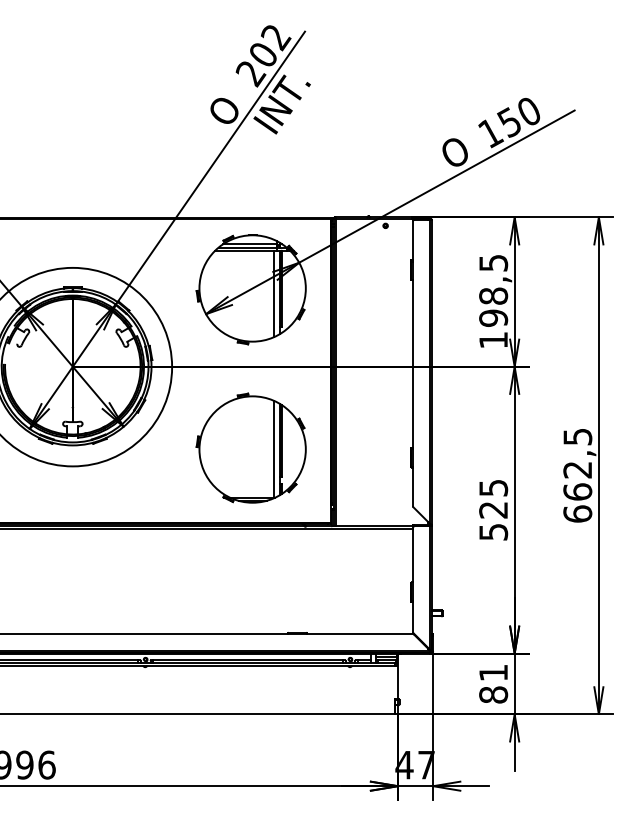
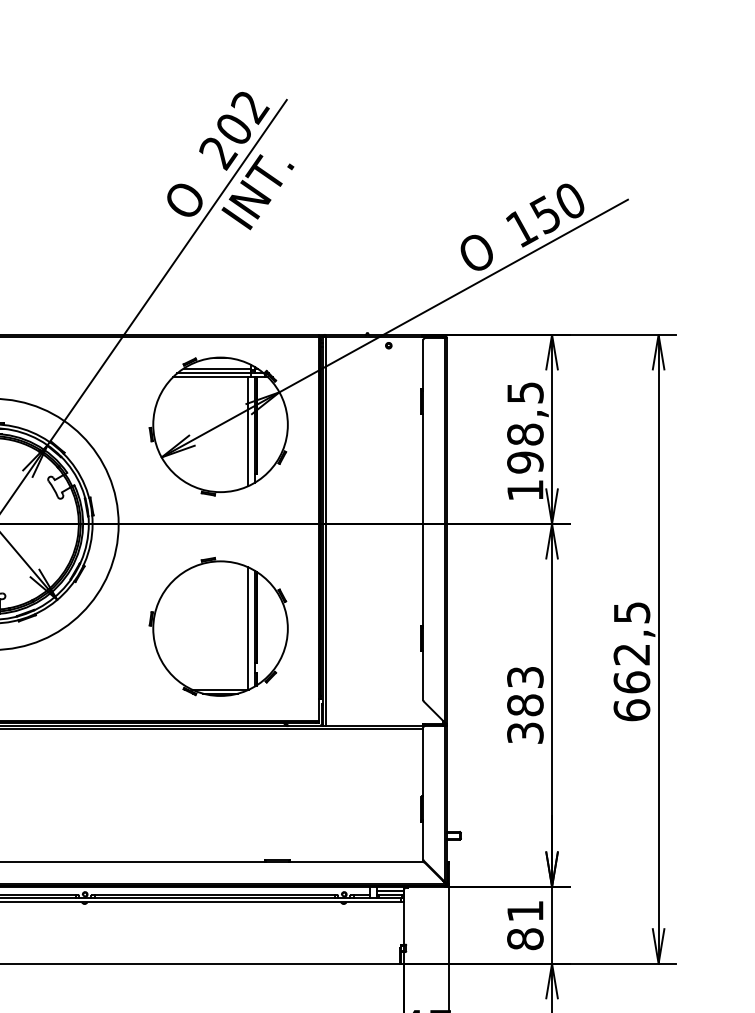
text: (493, 509) -> (525, 704), 525 -> 383

